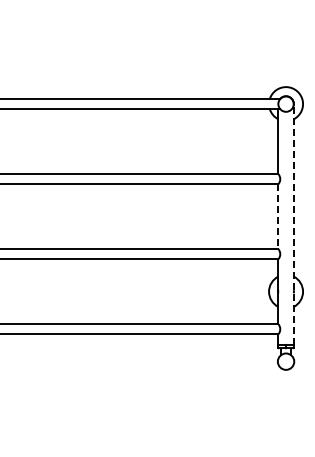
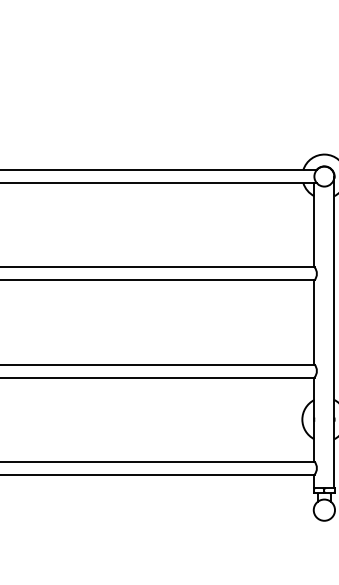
line: (278, 217) -> (314, 323), dashed -> solid
line: (293, 223) -> (334, 331), dashed -> solid

